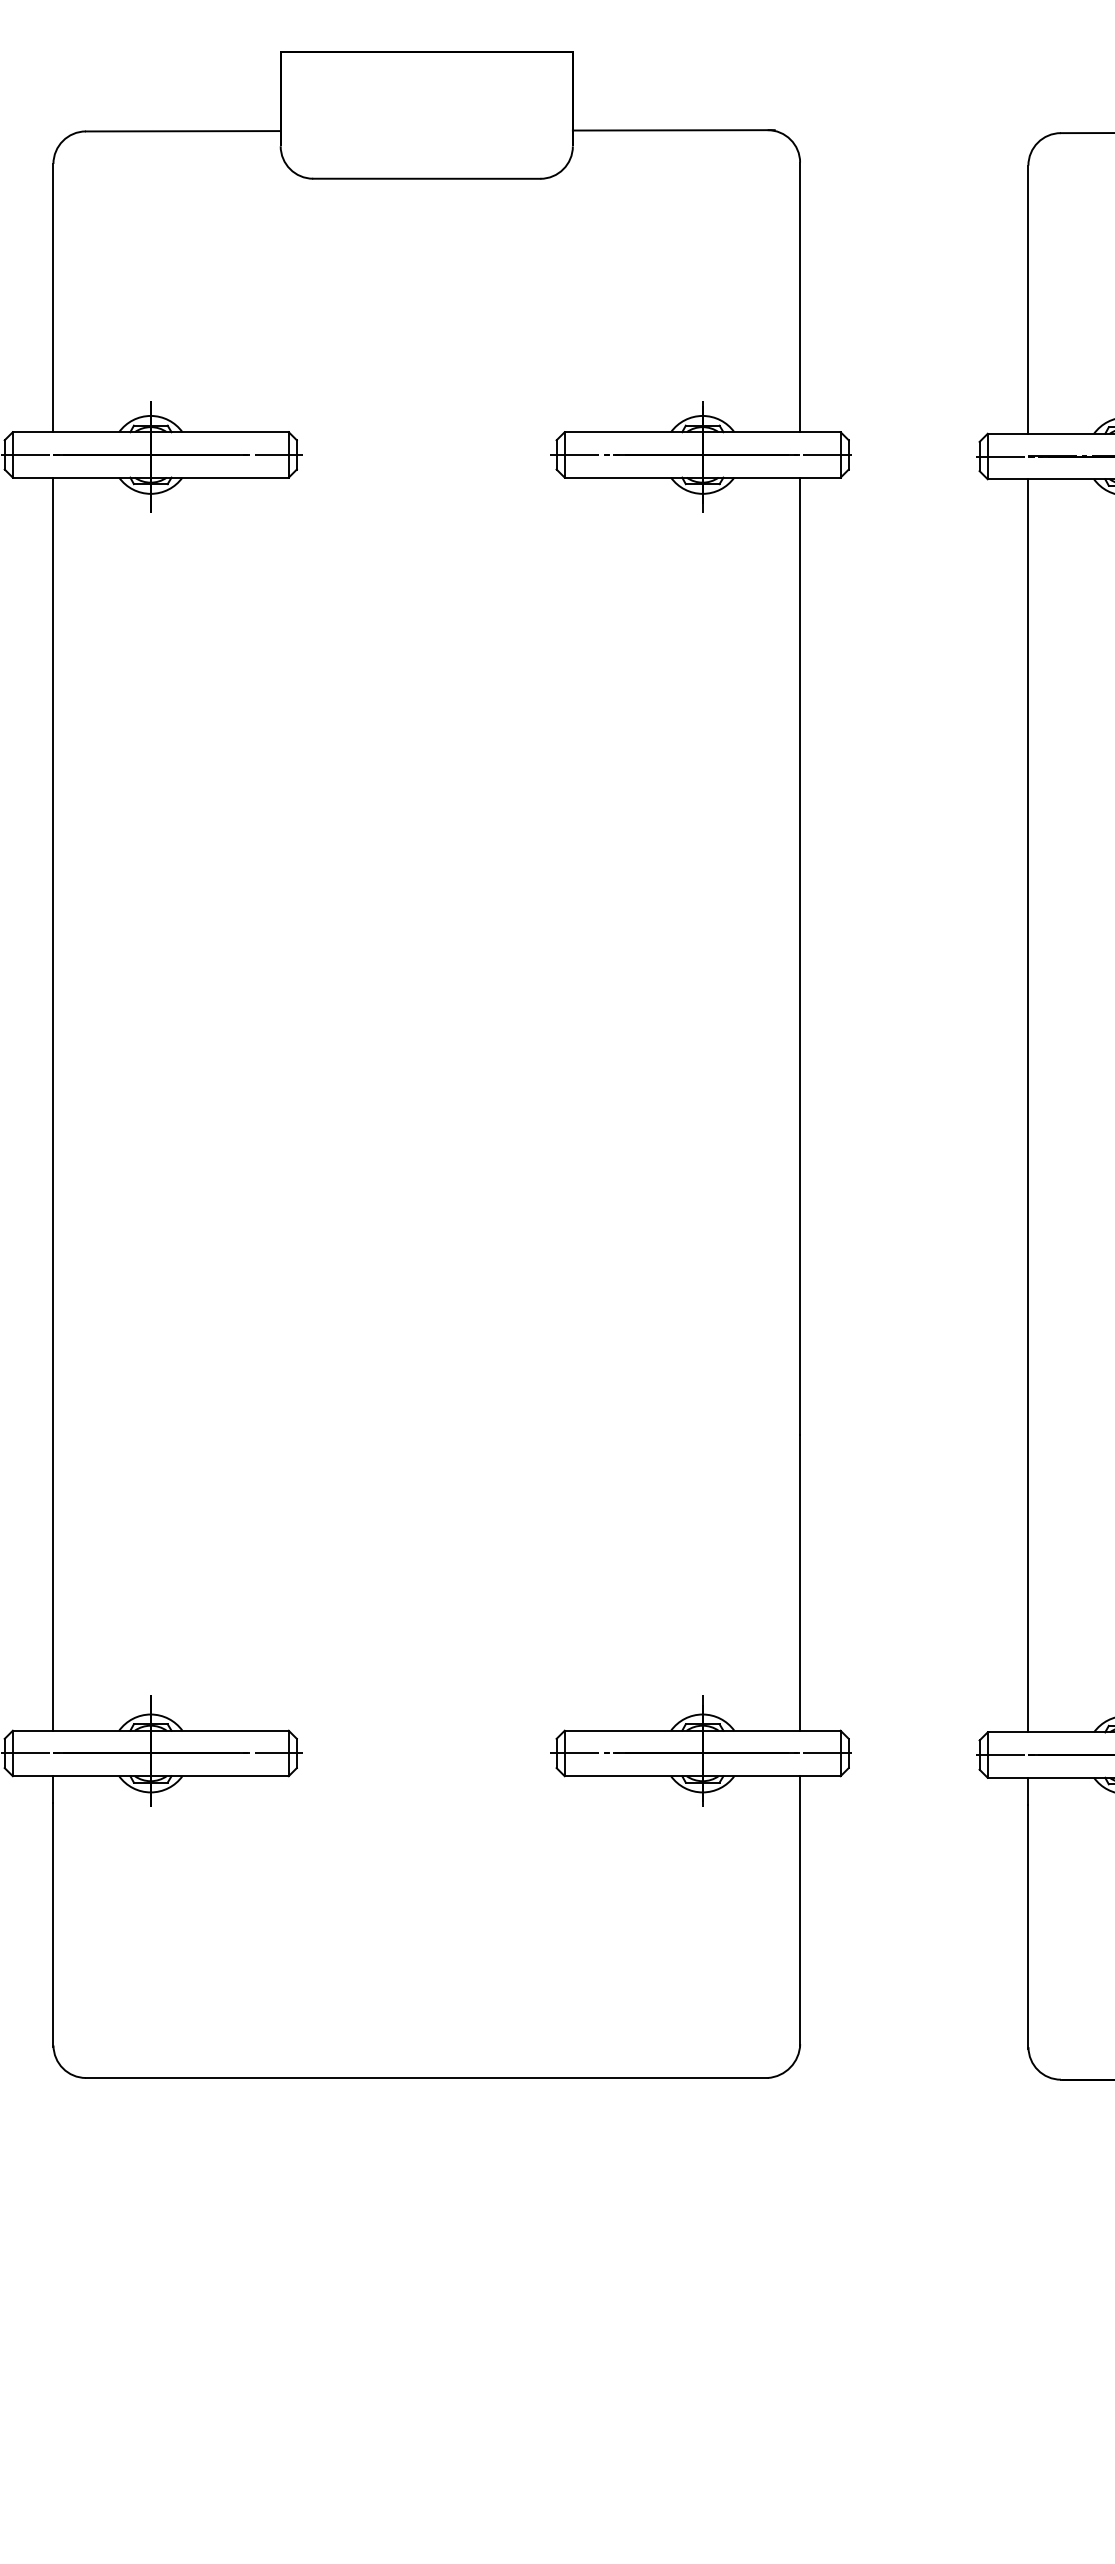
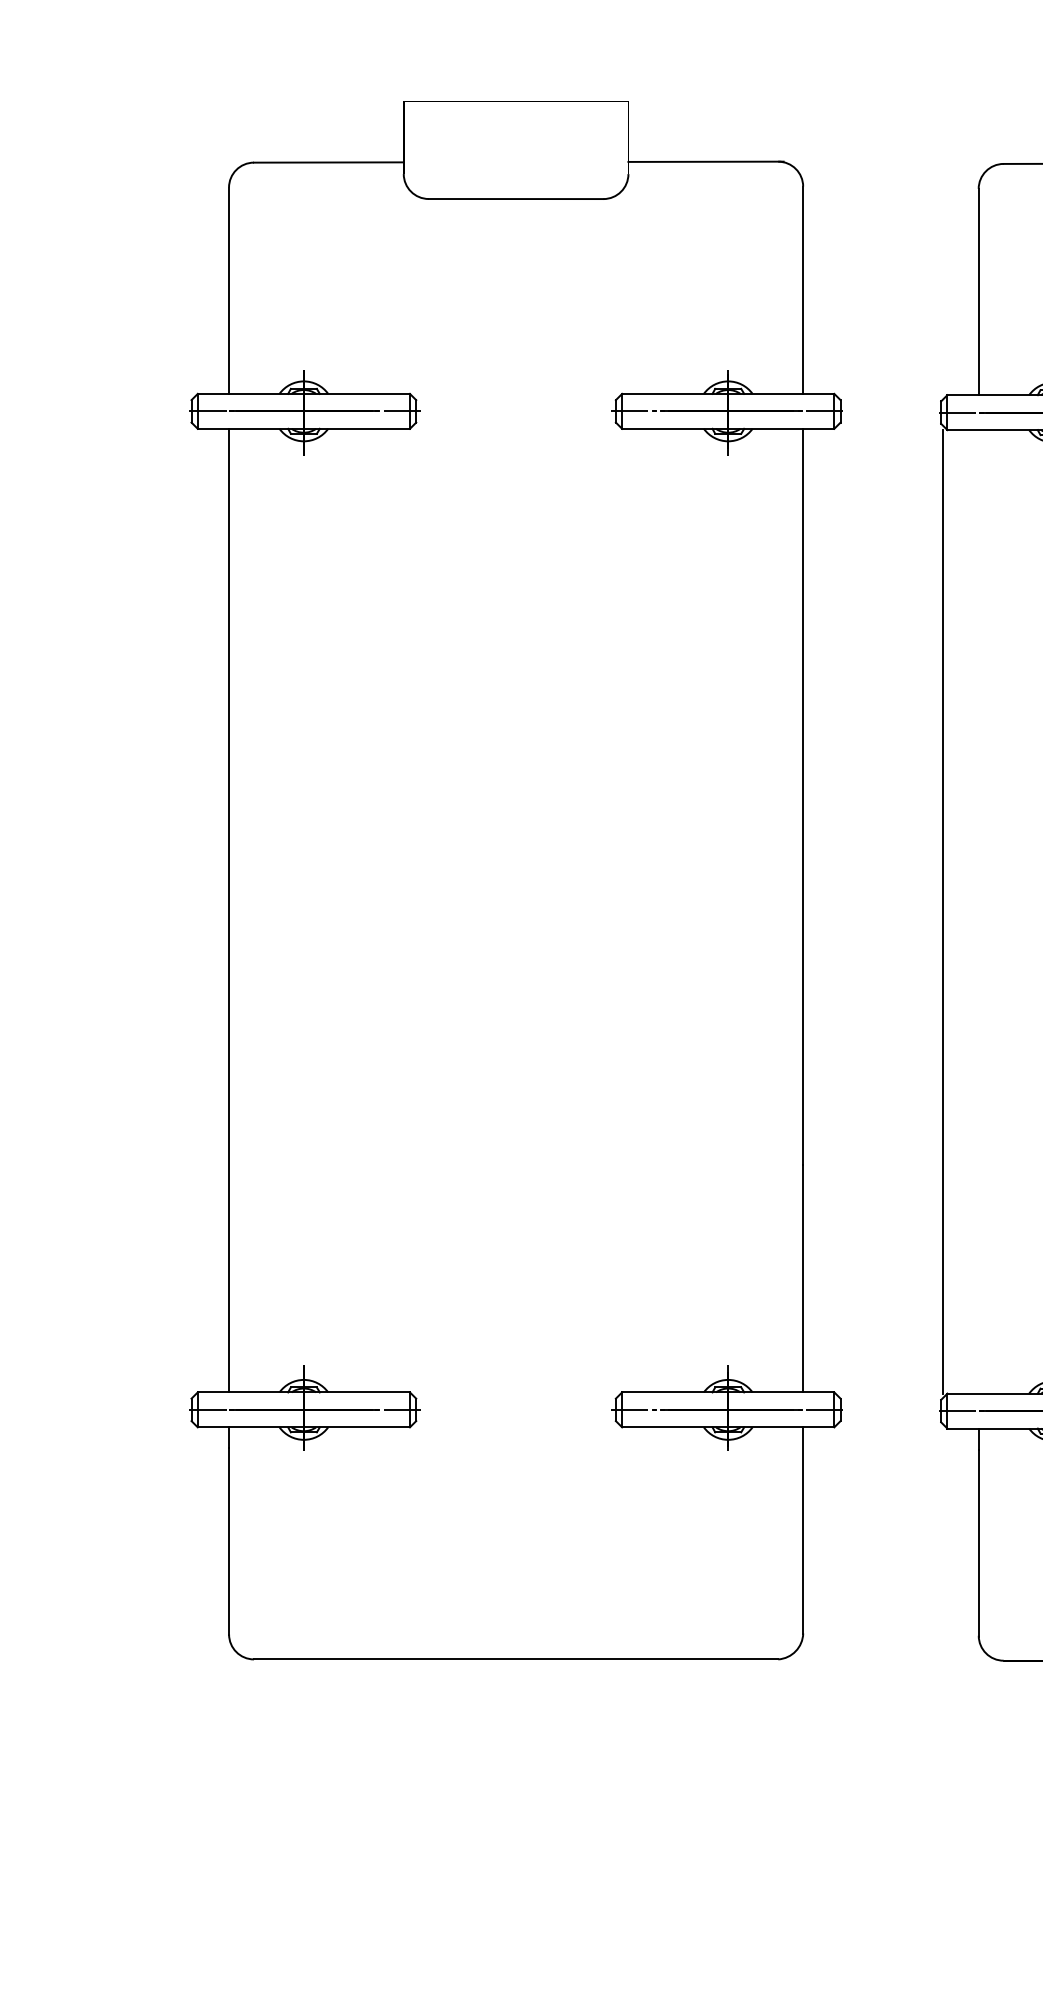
line: (1028, 1105) -> (942, 911), moved

